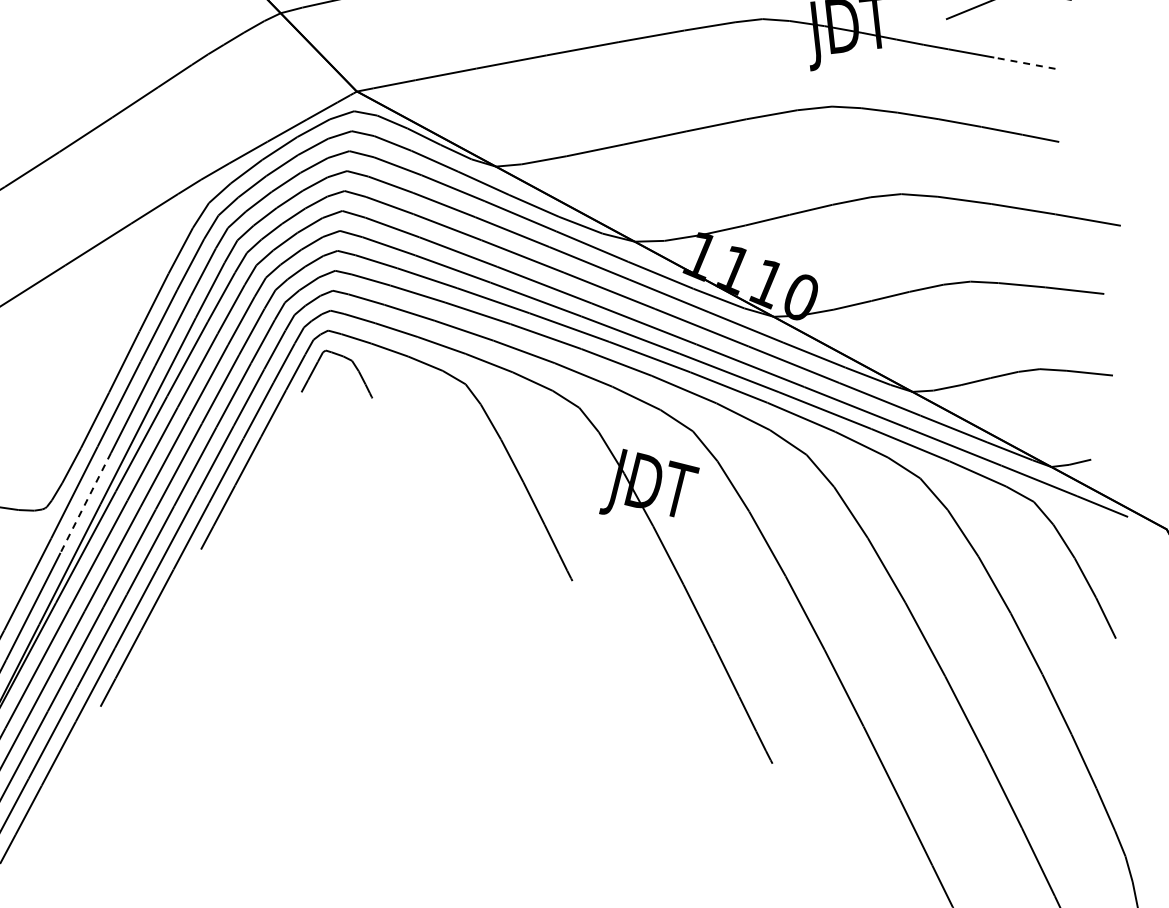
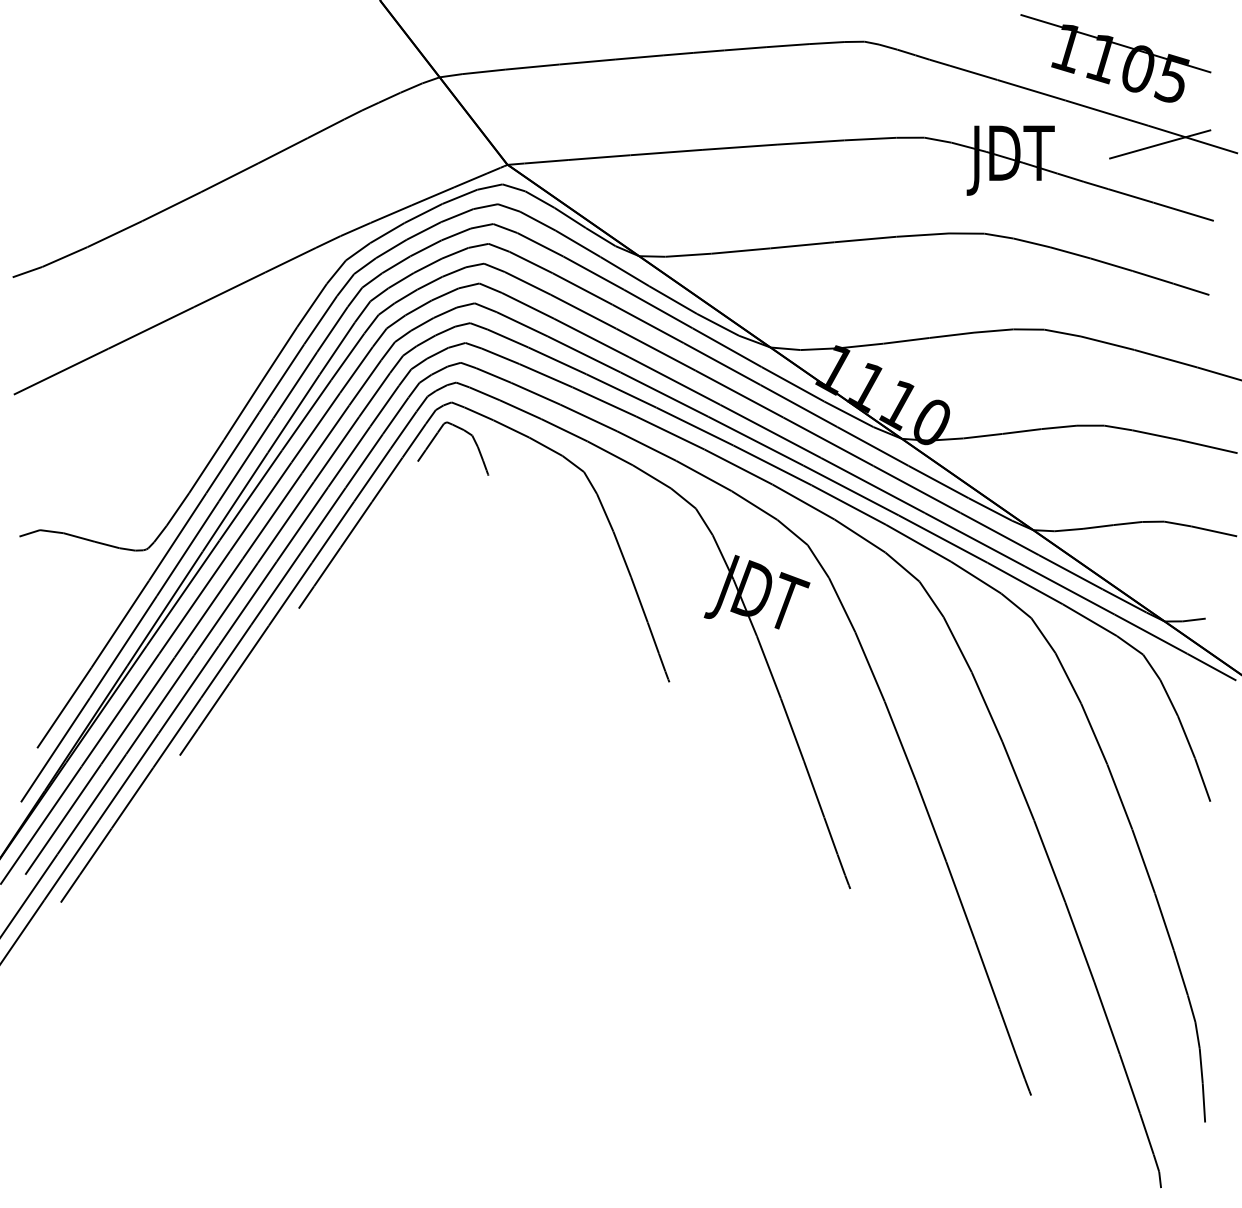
line: (1024, 62) -> (1183, 211), dashed -> solid
line: (85, 502) -> (187, 548), dashed -> solid

